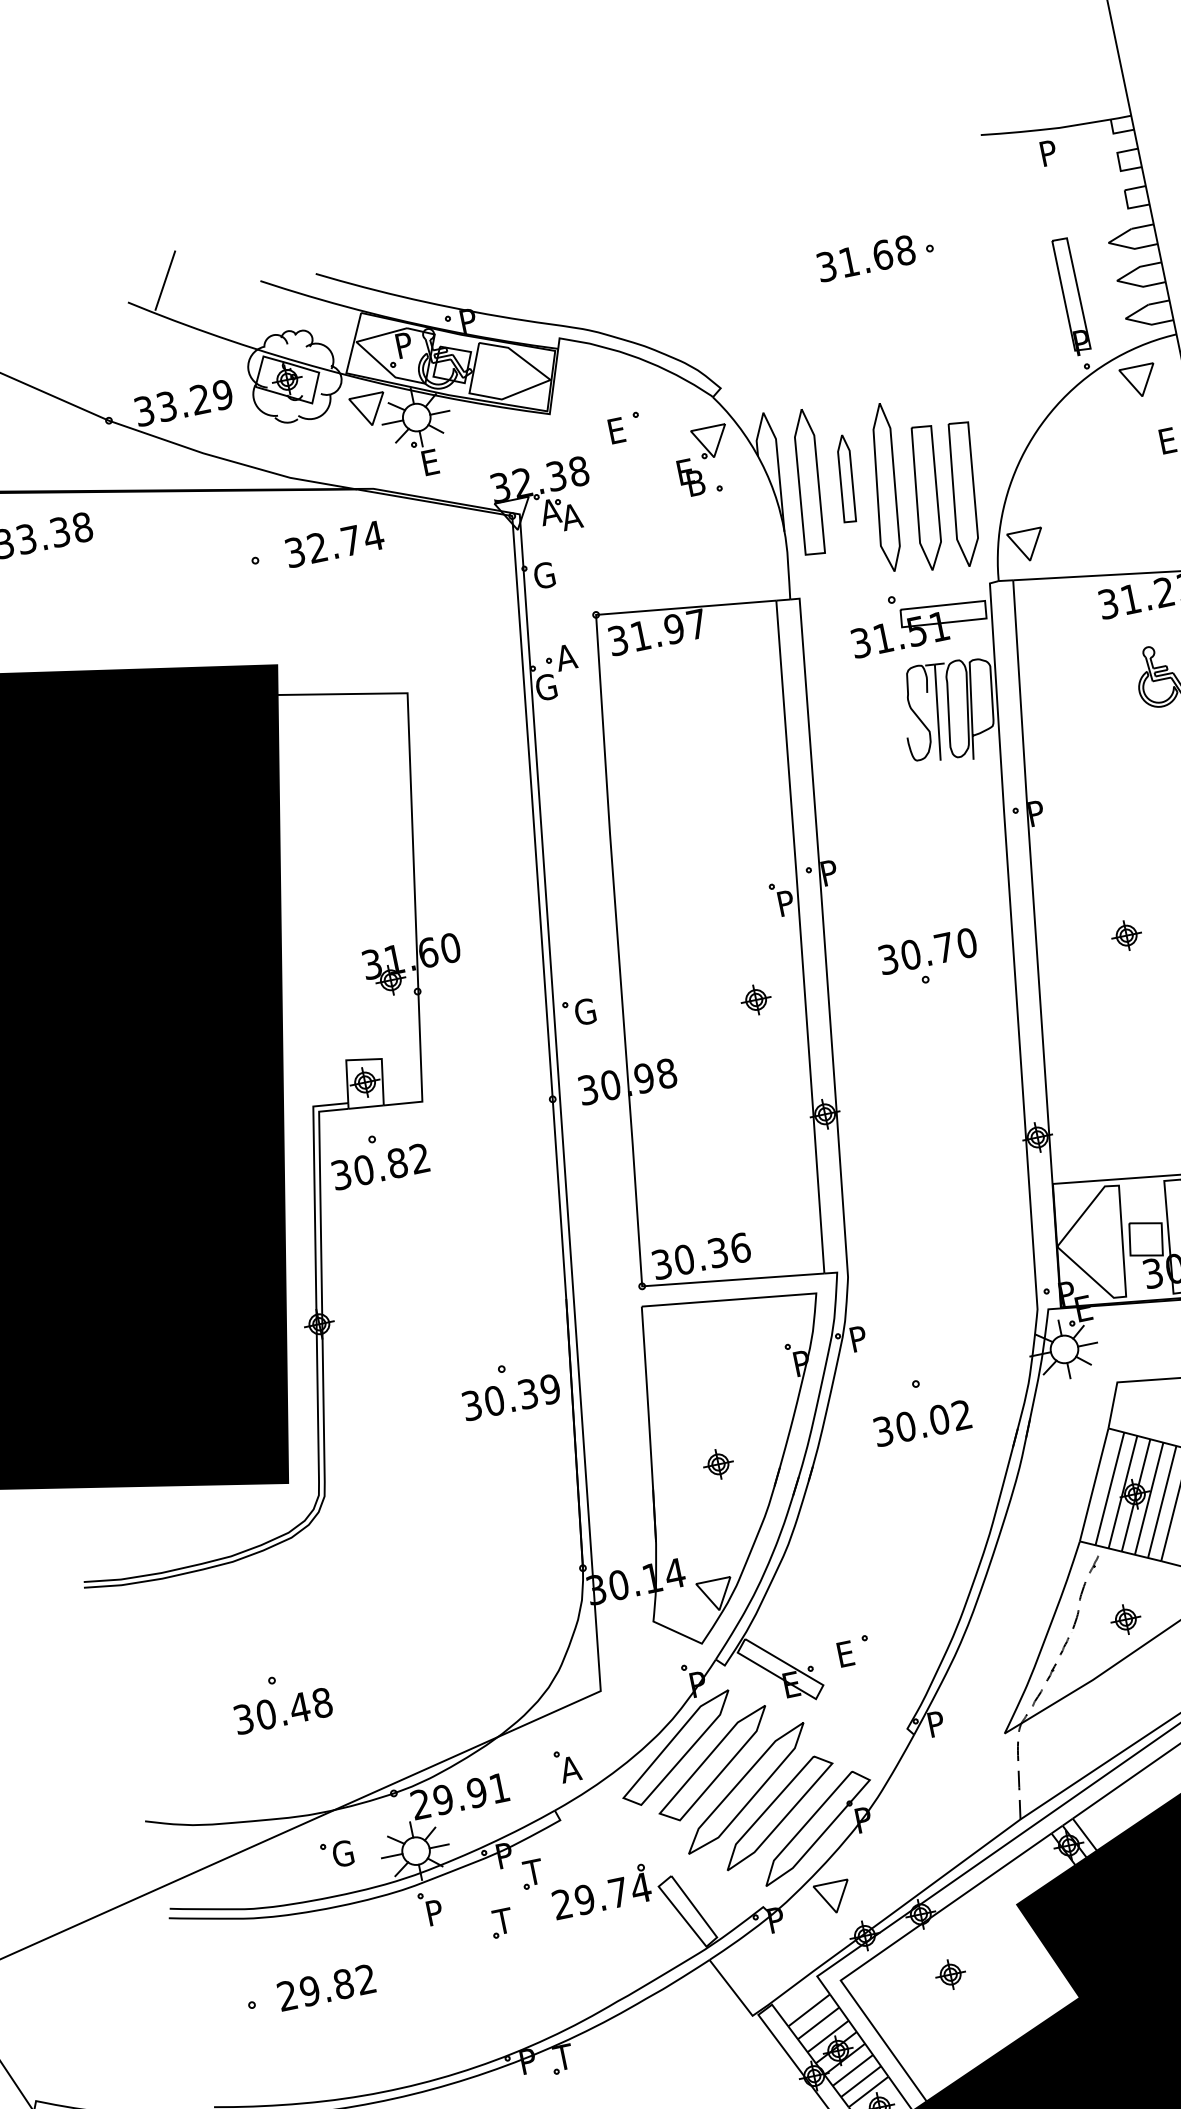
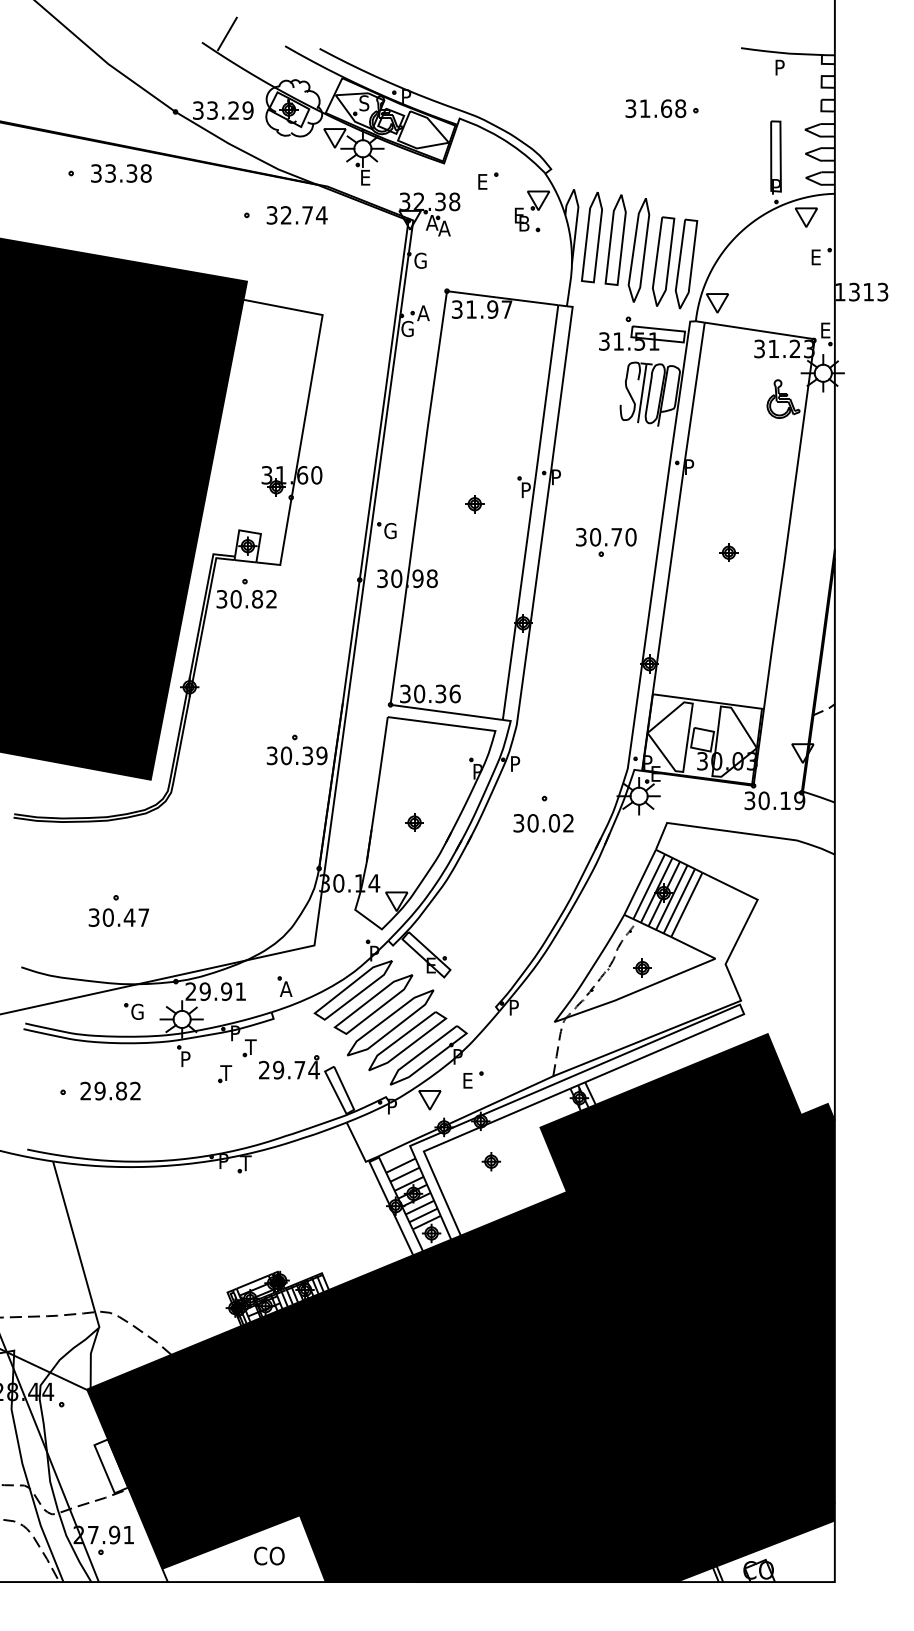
text: (404, 345) -> (364, 103), P -> S
part: (845, 478) -> (615, 239), size x1.67
part: (755, 1000) -> (474, 504), moved
part: (854, 1650) -> (473, 1079), moved
text: (321, 1702) -> (143, 917), 30.48 -> 30.47

